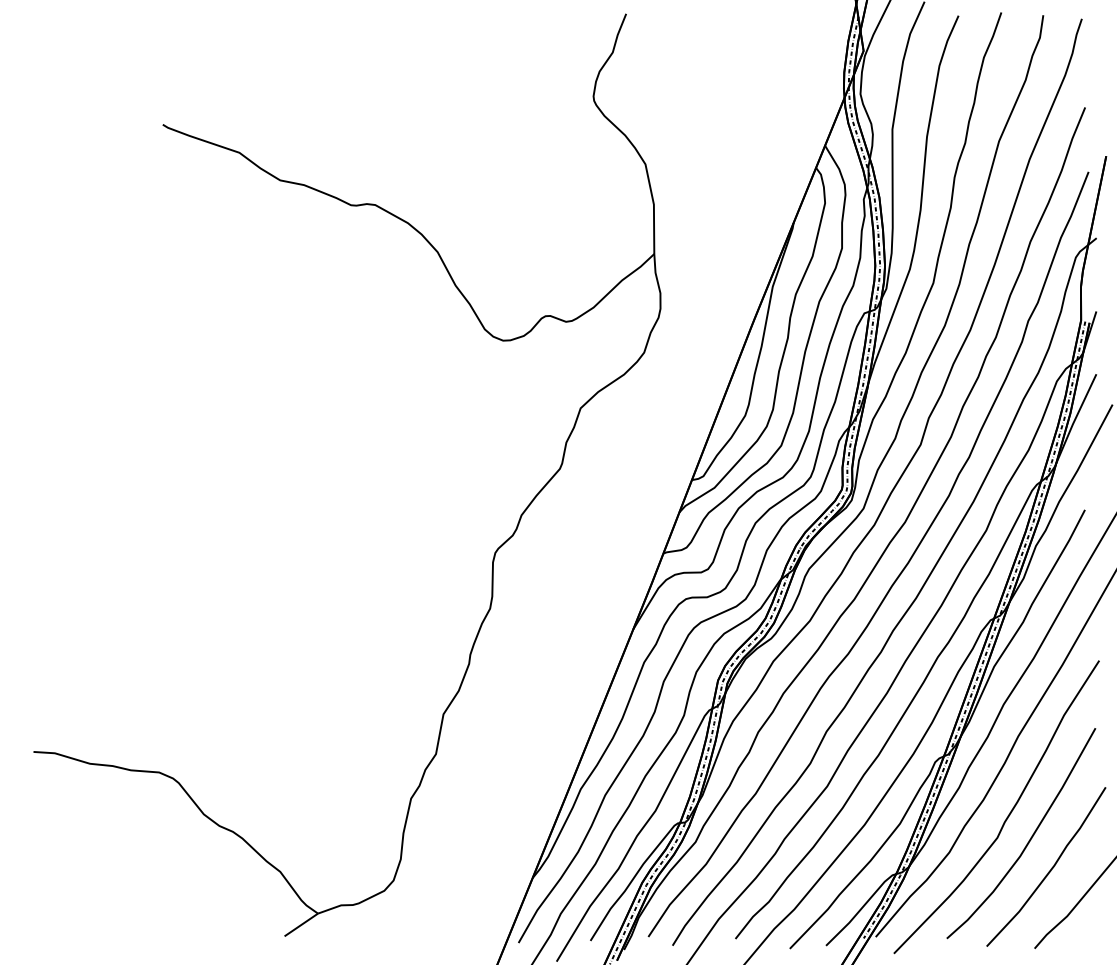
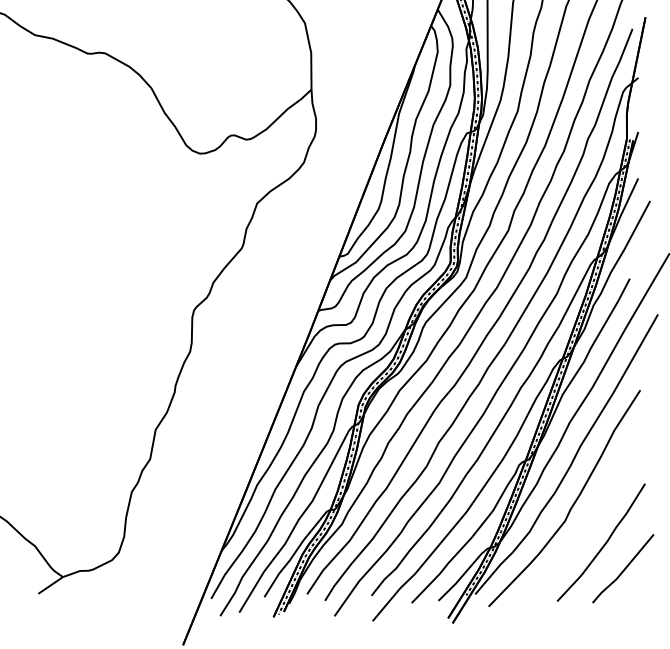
curve: (1030, 837) -> (589, 520), removed

